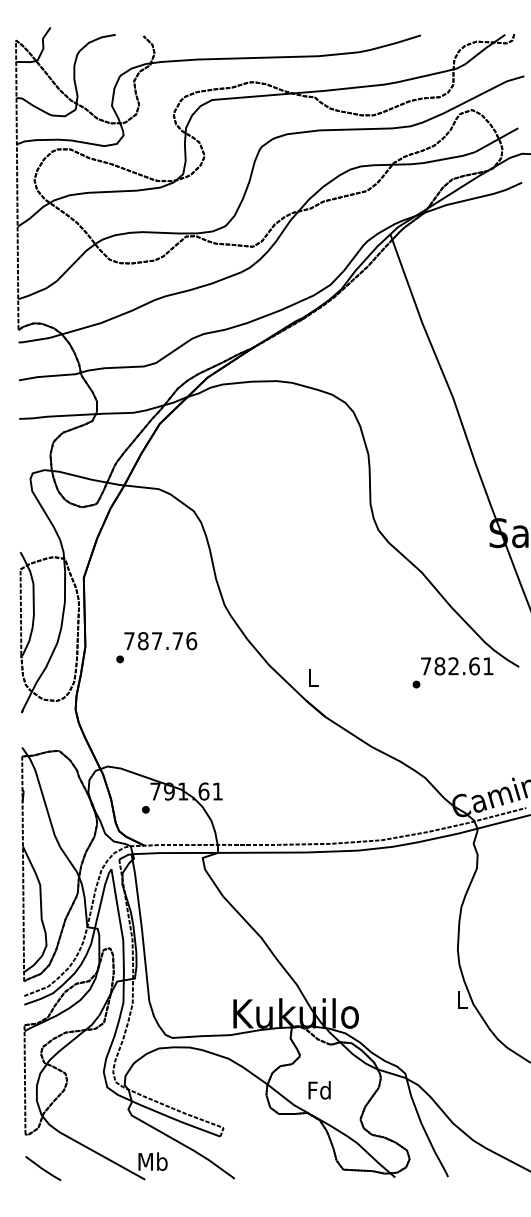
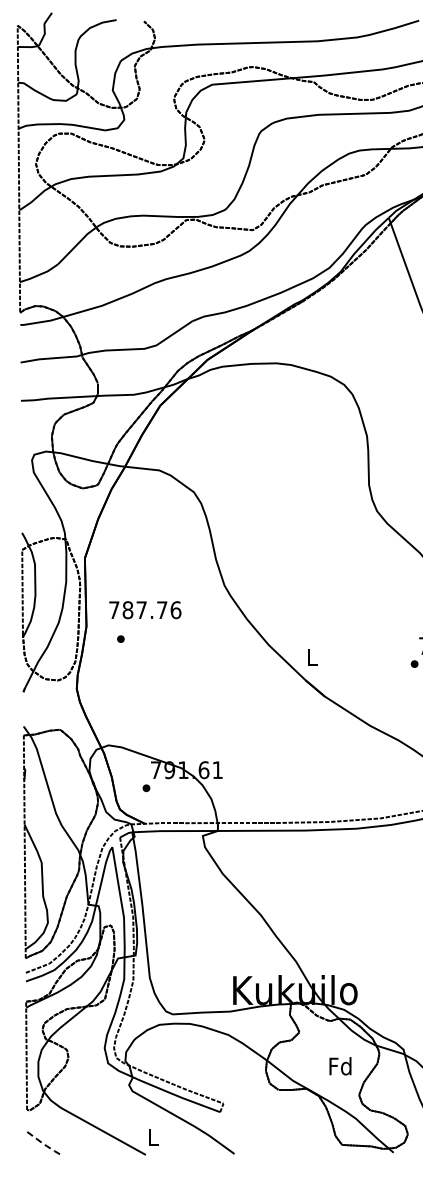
text: (160, 641) -> (145, 610), moved
text: (319, 1090) -> (340, 1066), moved
text: (152, 1161) -> (152, 1136), Mb -> L
line: (43, 1169) -> (44, 1144), solid -> dashed

